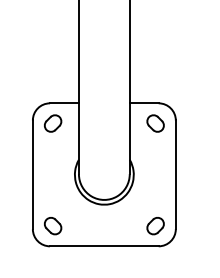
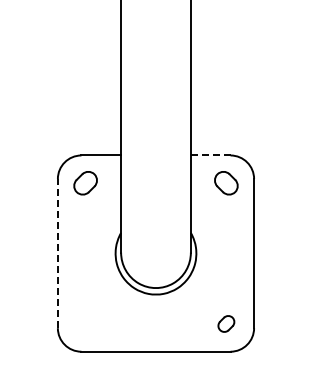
line: (144, 103) -> (210, 155), solid -> dashed
line: (32, 174) -> (57, 253), solid -> dashed
part: (52, 225) -> (85, 323), removed
part: (155, 225) -> (226, 323), size x0.7

